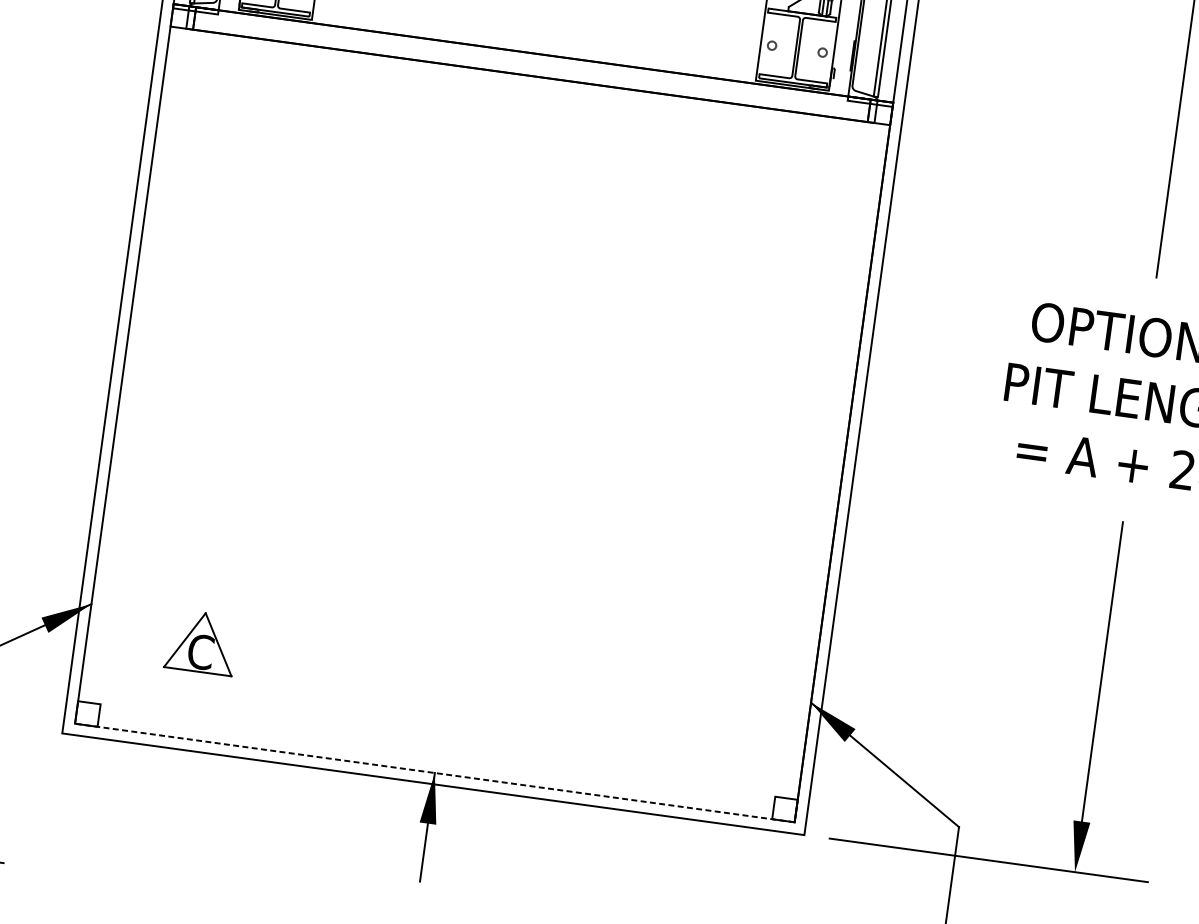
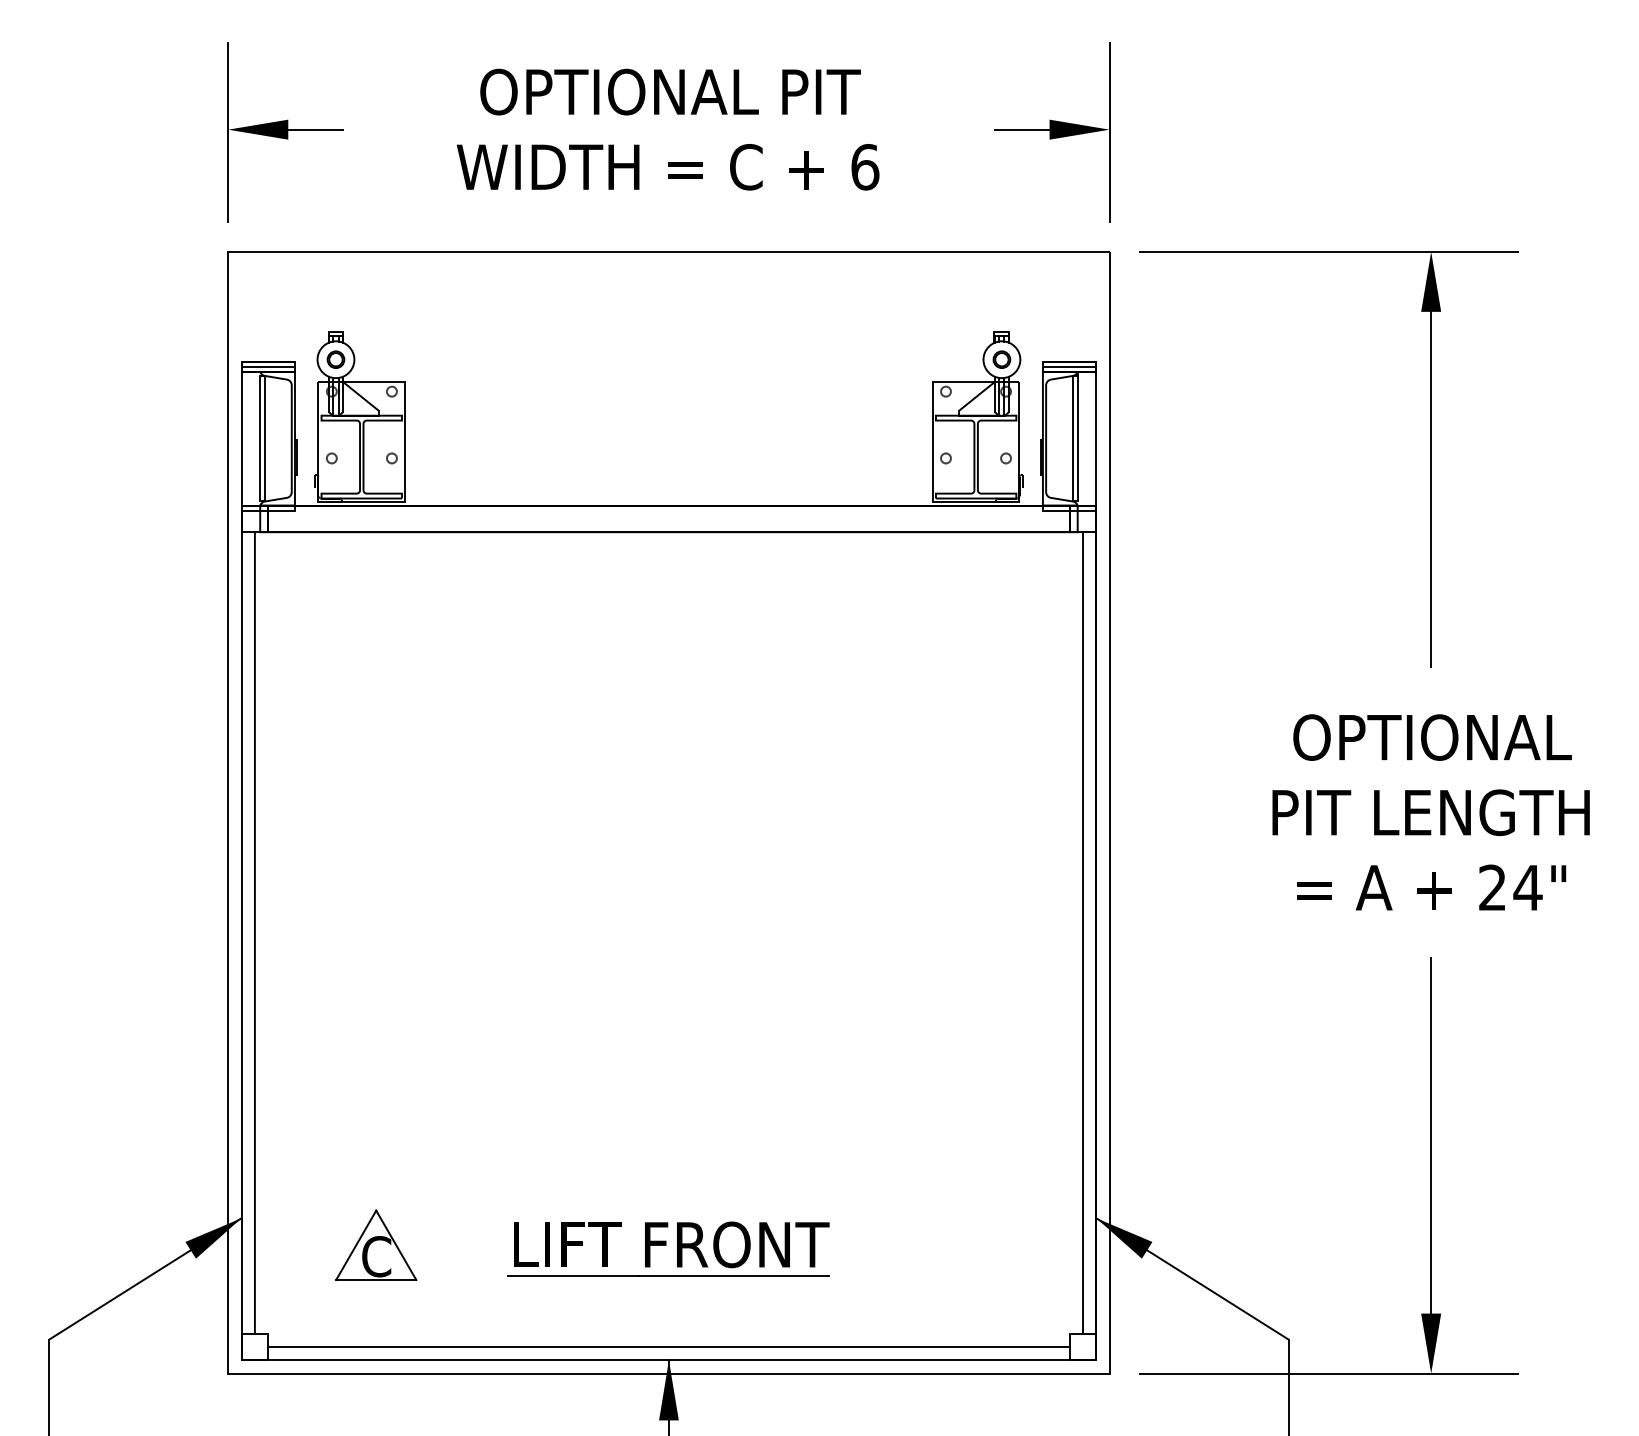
line: (135, 365) -> (254, 932), added
line: (833, 460) -> (1083, 932), added
part: (447, 678) -> (668, 1248), added
line: (436, 761) -> (668, 1346), added
line: (434, 773) -> (668, 1360), dashed -> solid

